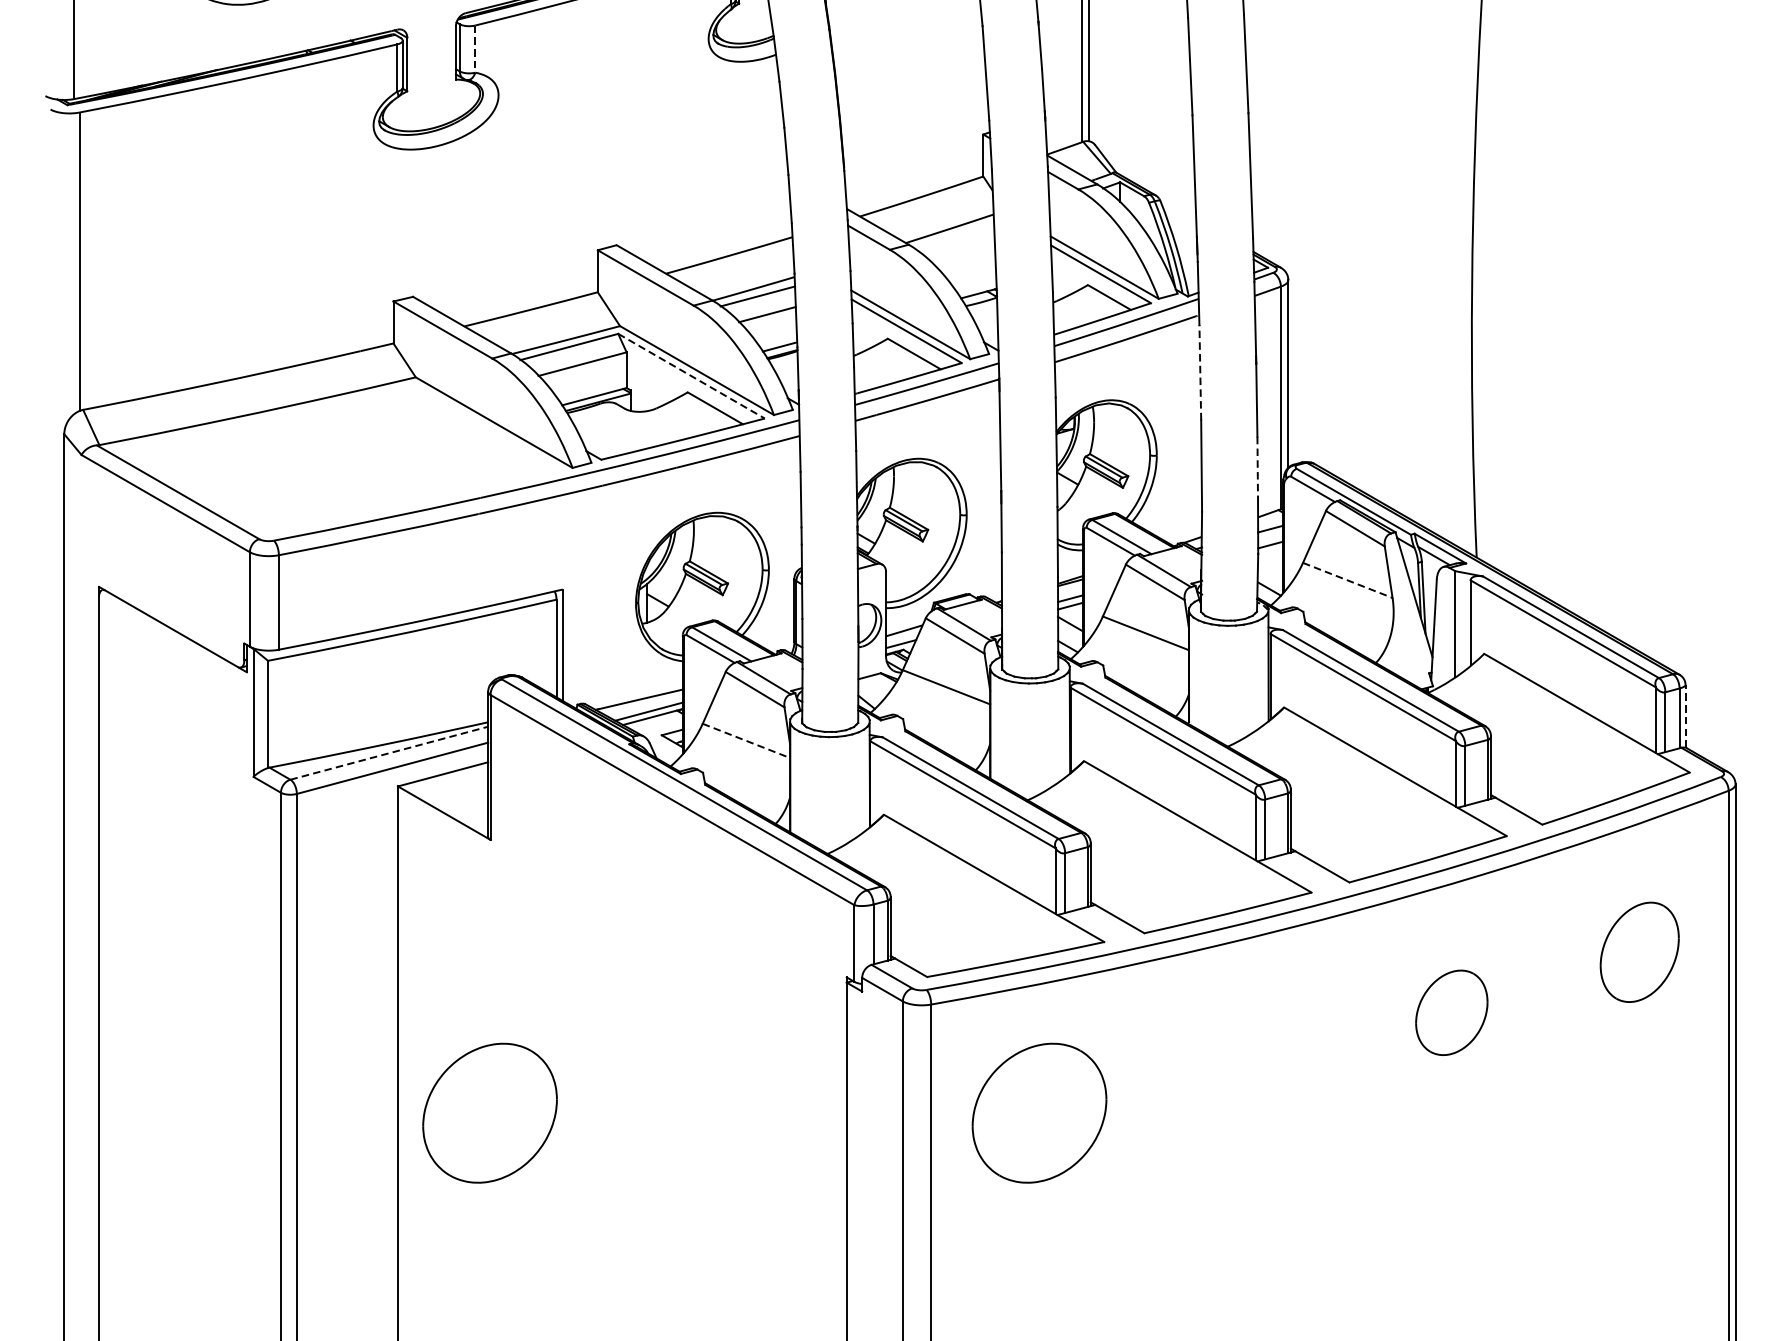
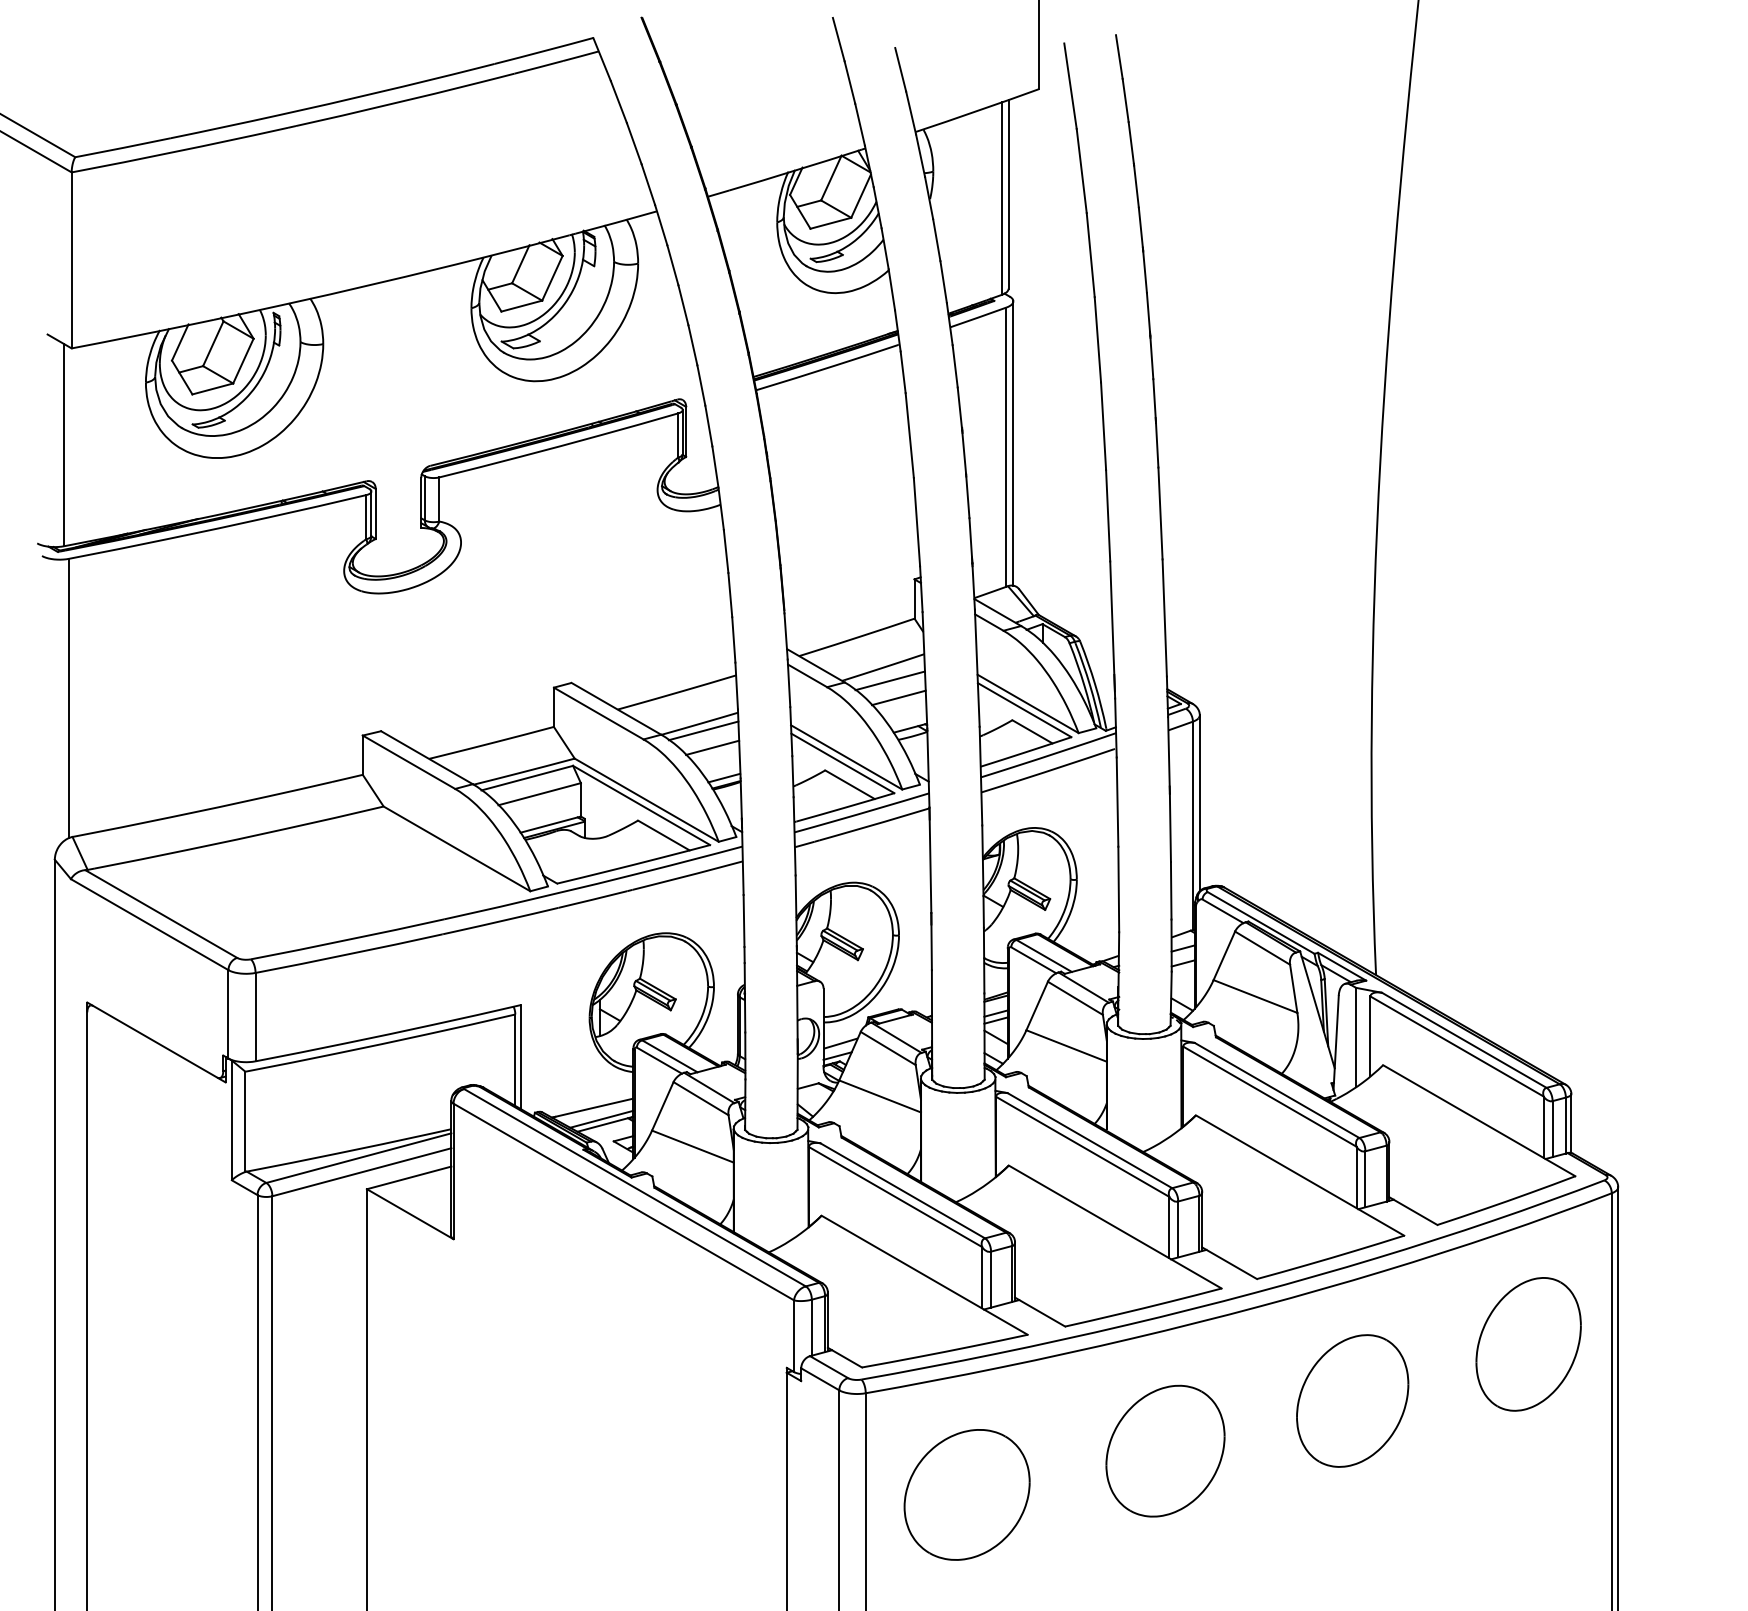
line: (475, 49) -> (439, 499), dashed -> solid
line: (956, 242) -> (889, 680), added
line: (966, 260) -> (898, 697), added
line: (1200, 373) -> (1117, 802), dashed -> solid
line: (692, 376) -> (642, 805), dashed -> solid
line: (1258, 467) -> (1171, 890), dashed -> solid
line: (1347, 580) -> (1255, 996), dashed -> solid
line: (1685, 716) -> (1571, 1123), dashed -> solid
line: (745, 740) -> (692, 1146), dashed -> solid
line: (388, 753) -> (358, 1158), dashed -> solid
part: (1639, 952) -> (1528, 1344), size x1.43
part: (1451, 1012) -> (1352, 1400), size x1.67
part: (1251, 1065) -> (1165, 1450), added
part: (489, 1112) -> (452, 1494), removed

